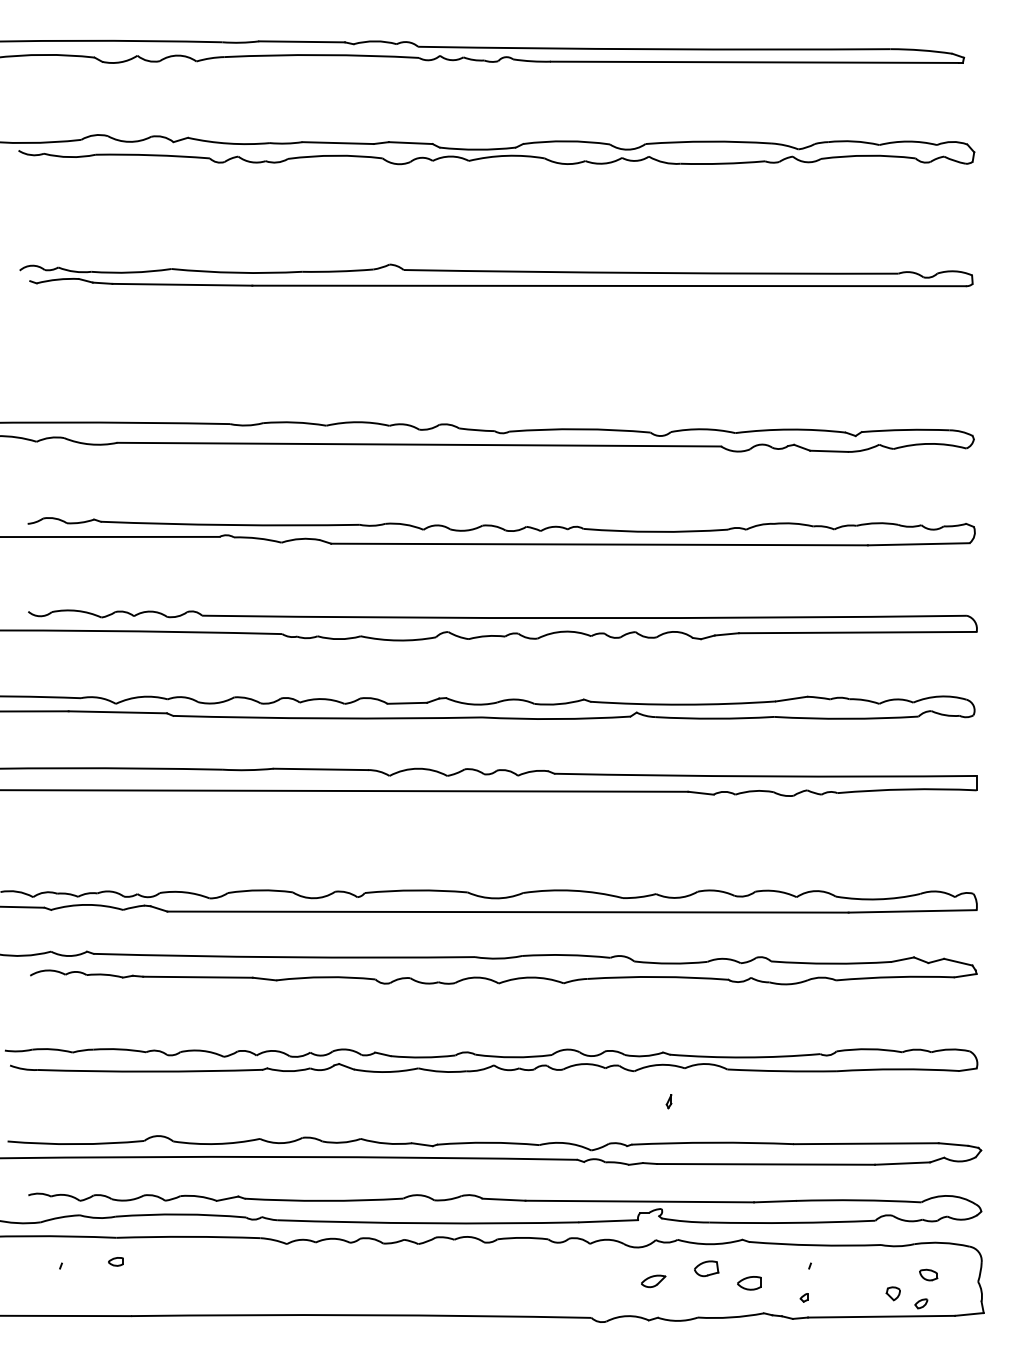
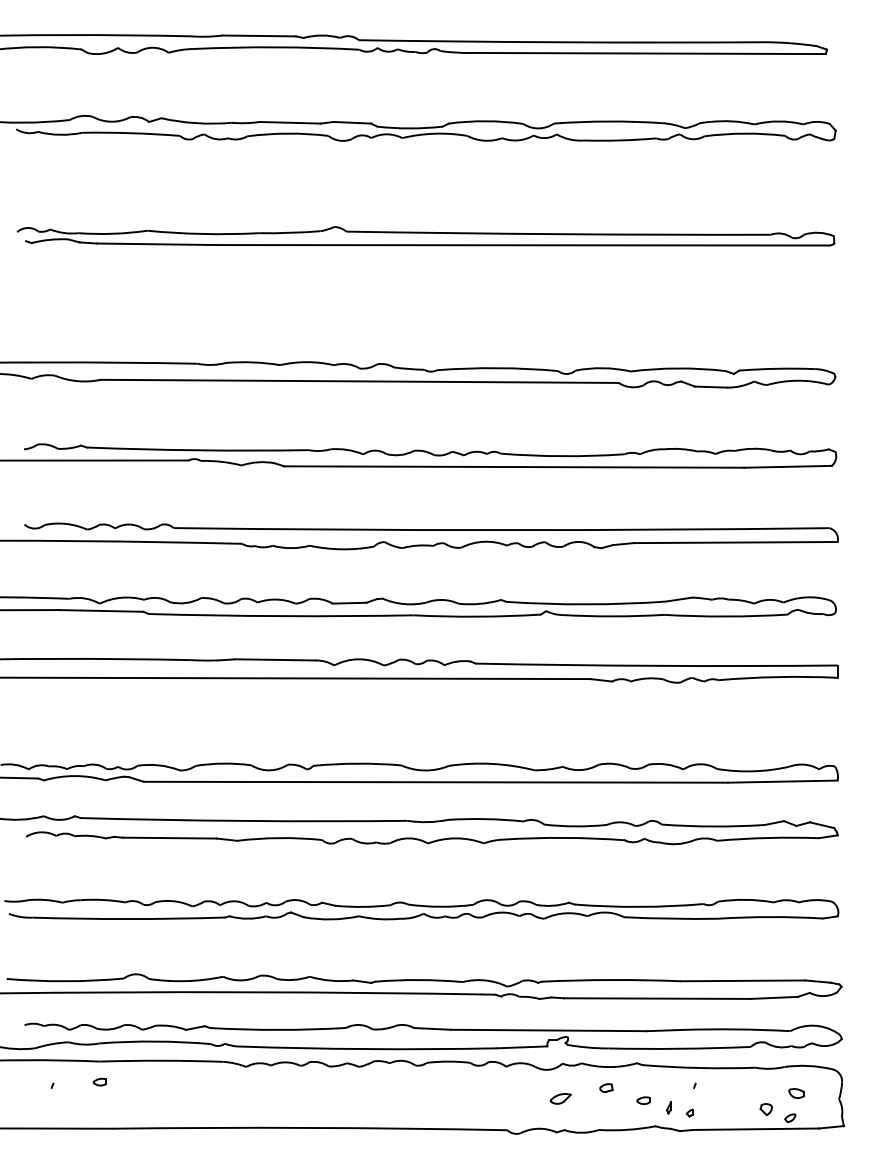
part: (668, 1101) -> (668, 1107), moved
part: (706, 1268) -> (606, 1087), size x0.62
part: (750, 1283) -> (643, 1100), size x0.62

